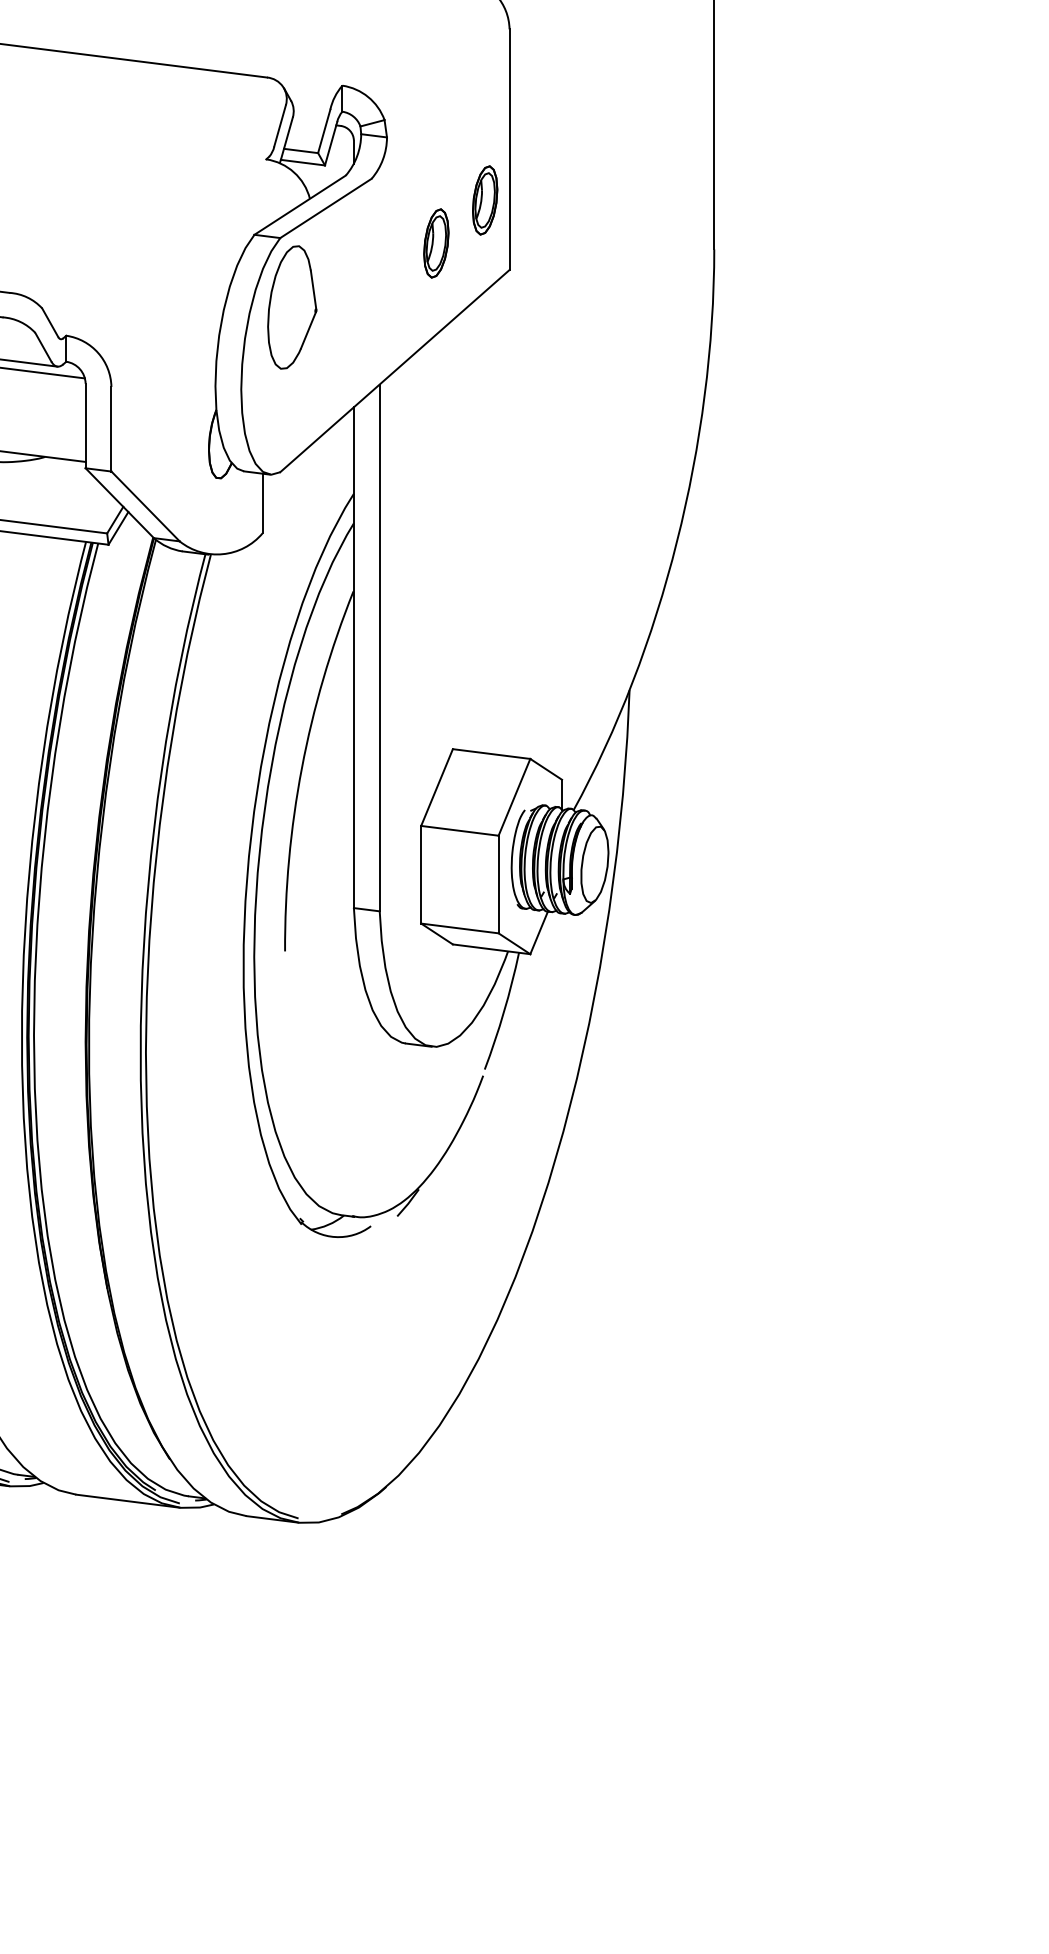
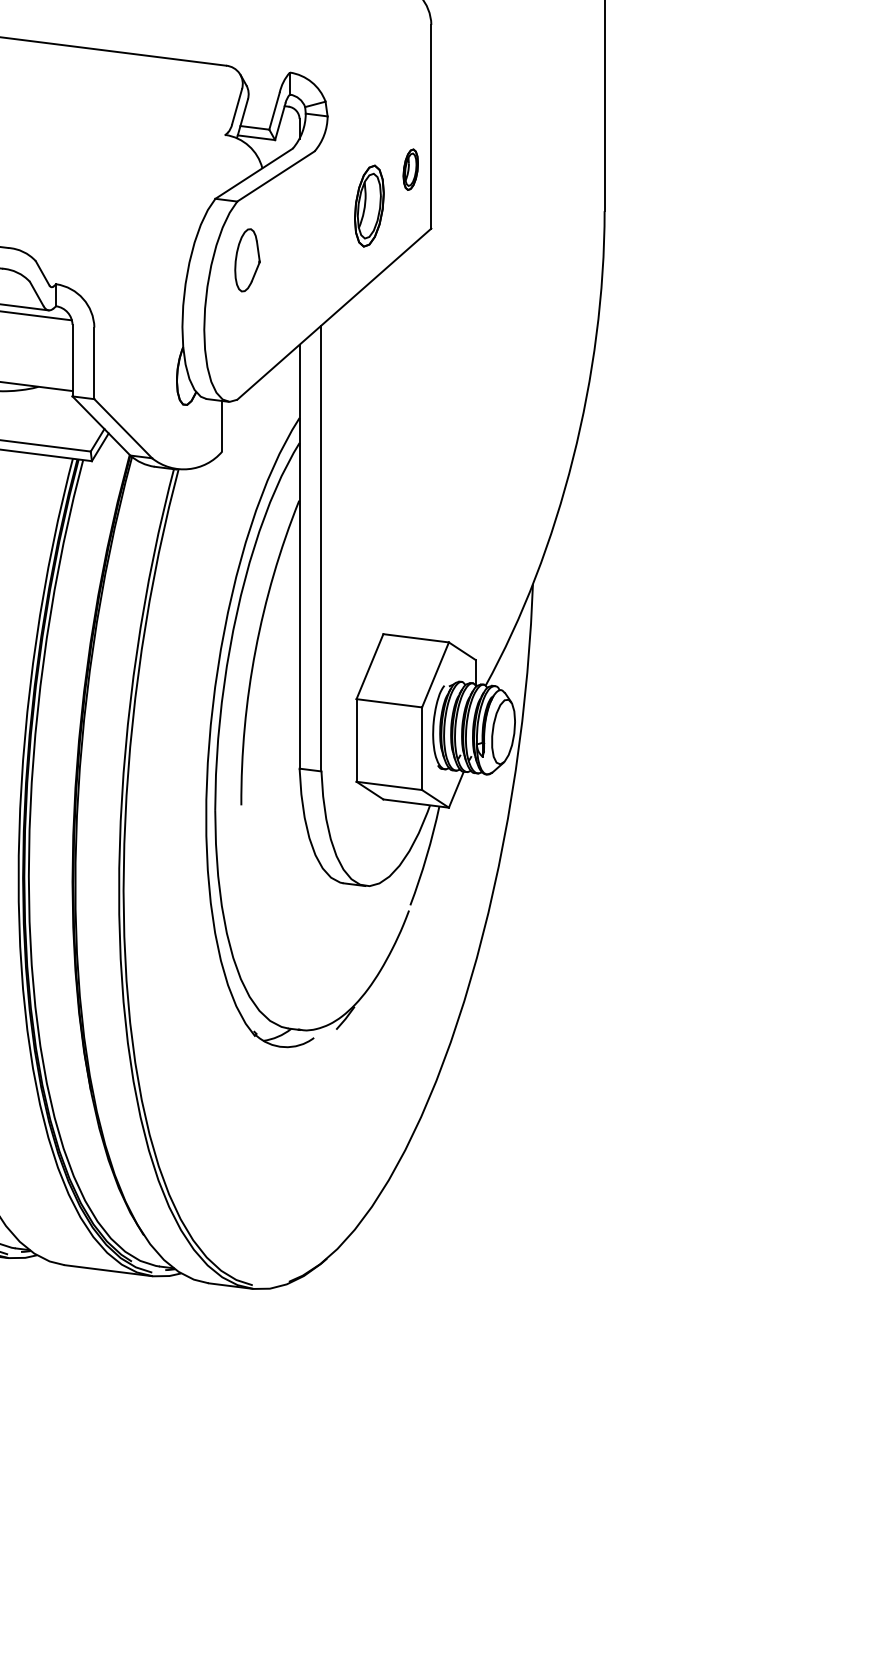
part: (485, 200) -> (410, 169), size x0.7
part: (436, 243) -> (369, 206), size x1.4
part: (292, 307) -> (247, 260), size x0.6

